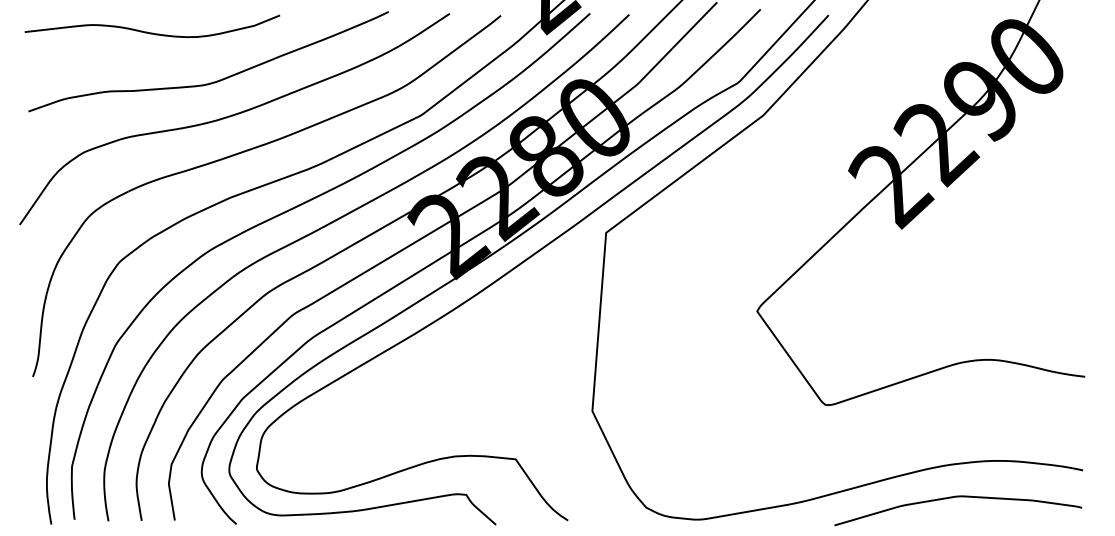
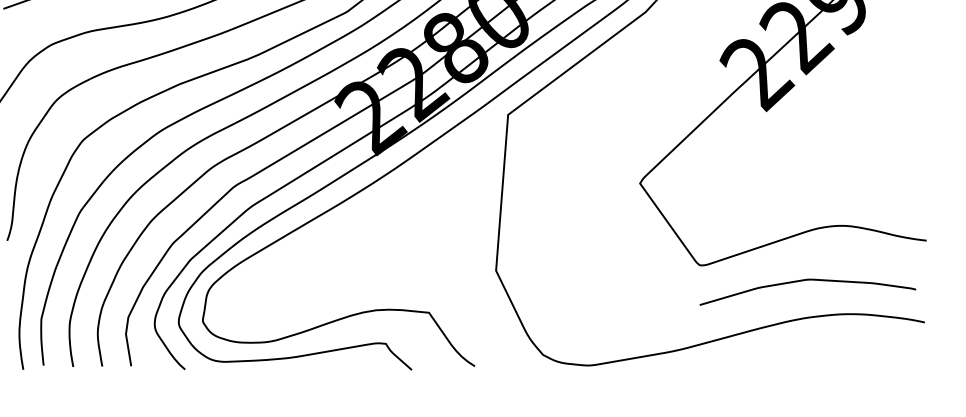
curve: (958, 497) -> (808, 280), moved

